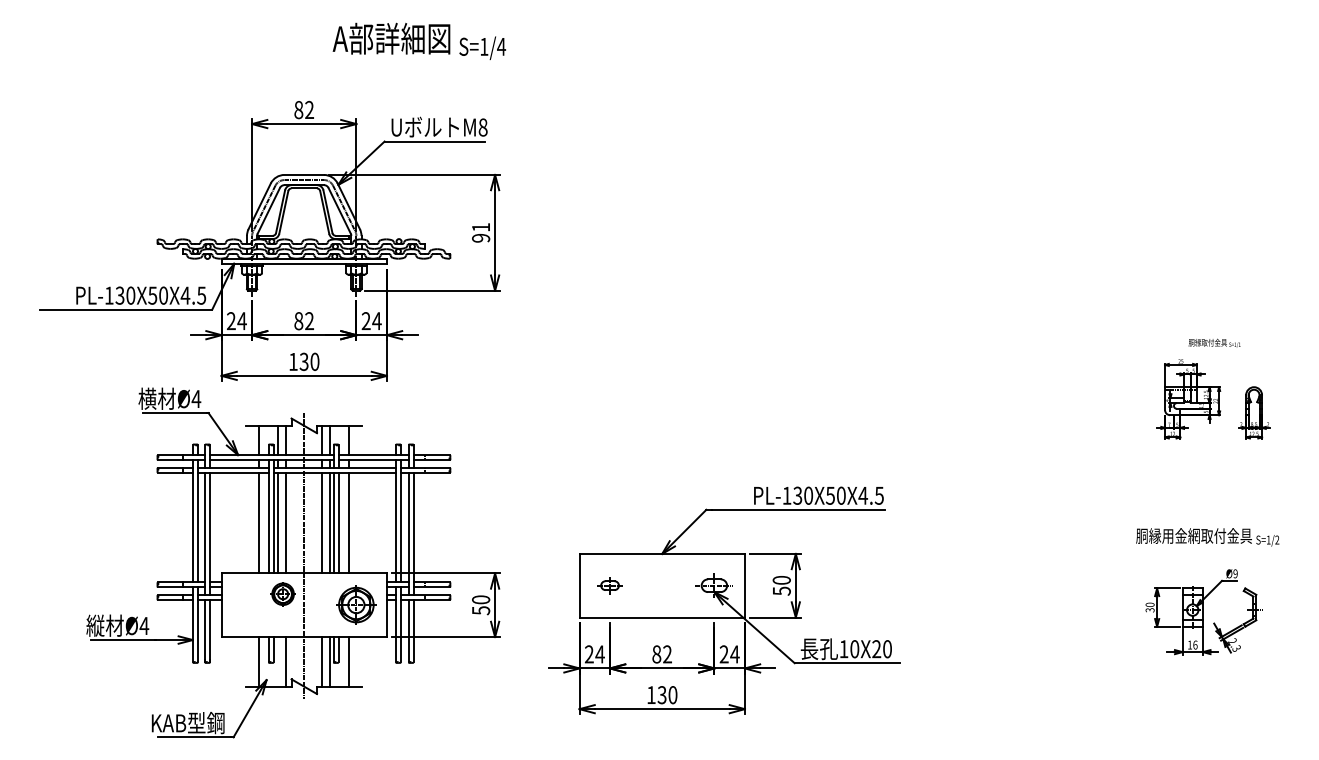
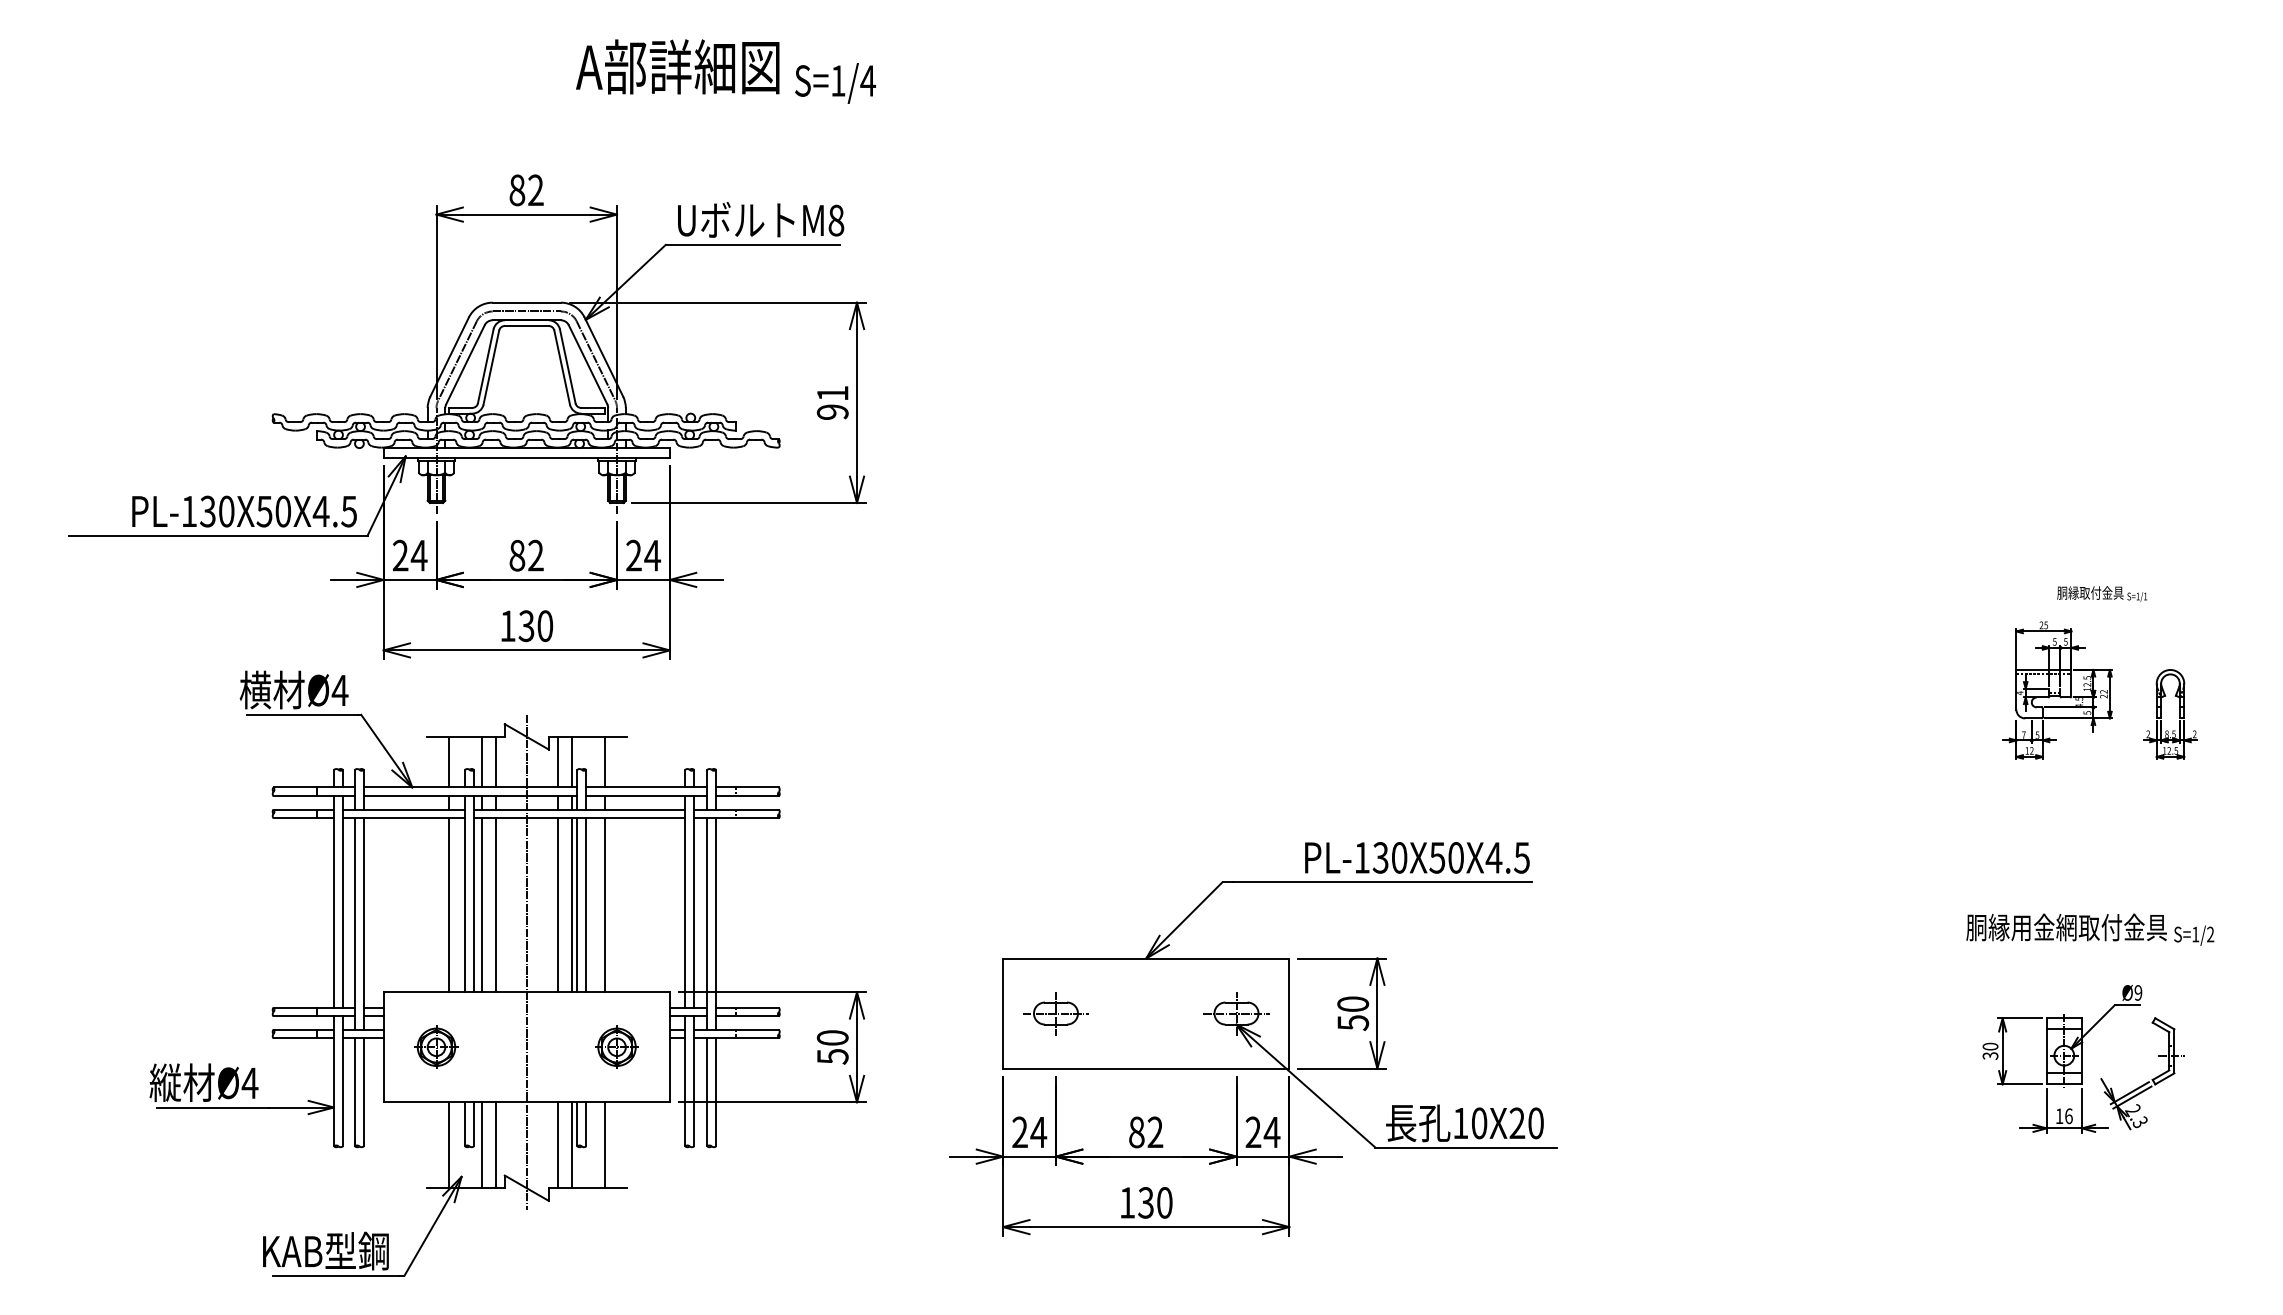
part: (609, 585) -> (1054, 1013), size x1.43
part: (282, 594) -> (435, 1047), moved
part: (356, 605) -> (617, 1047), size x0.62
line: (278, 661) -> (482, 1144), added

